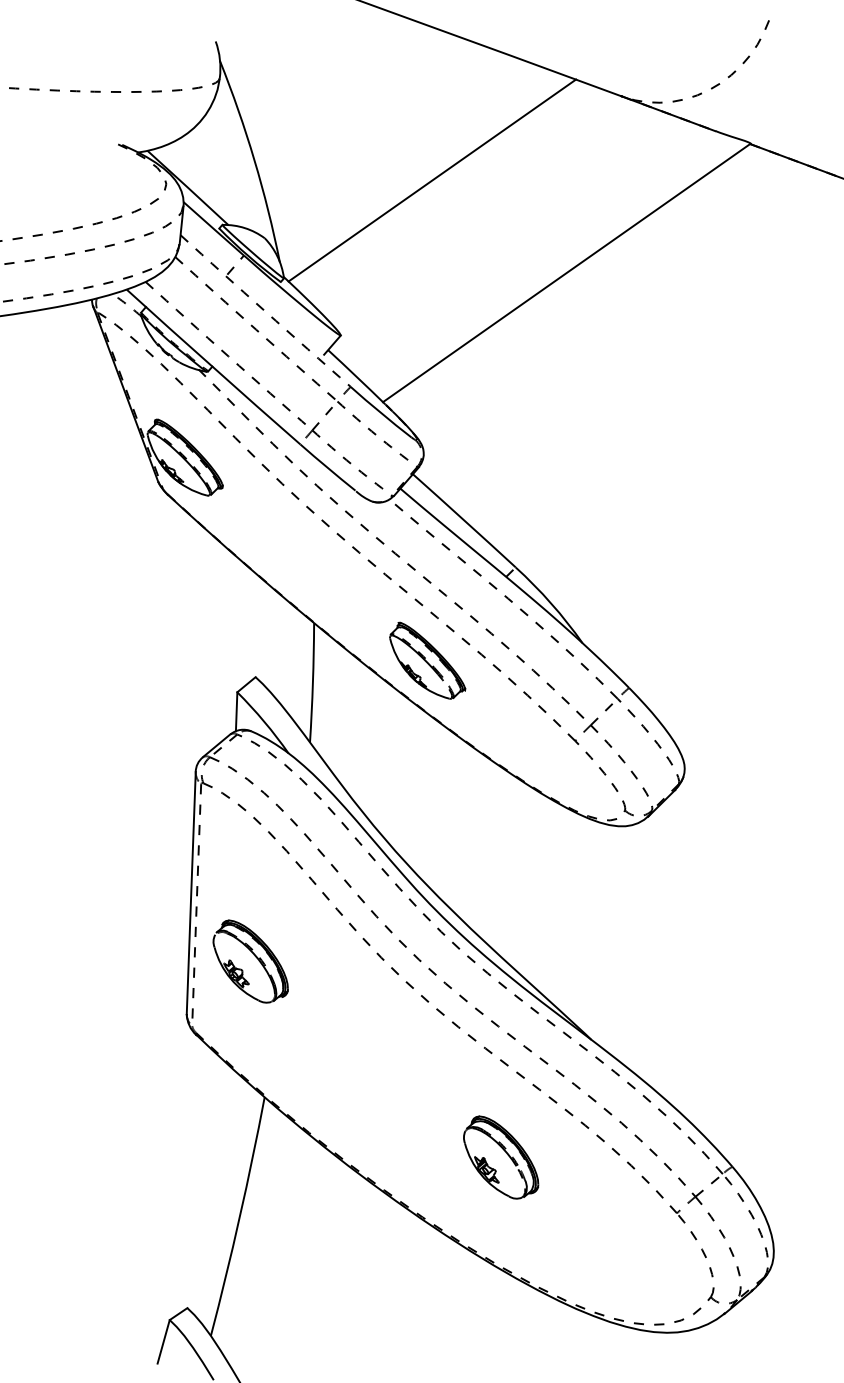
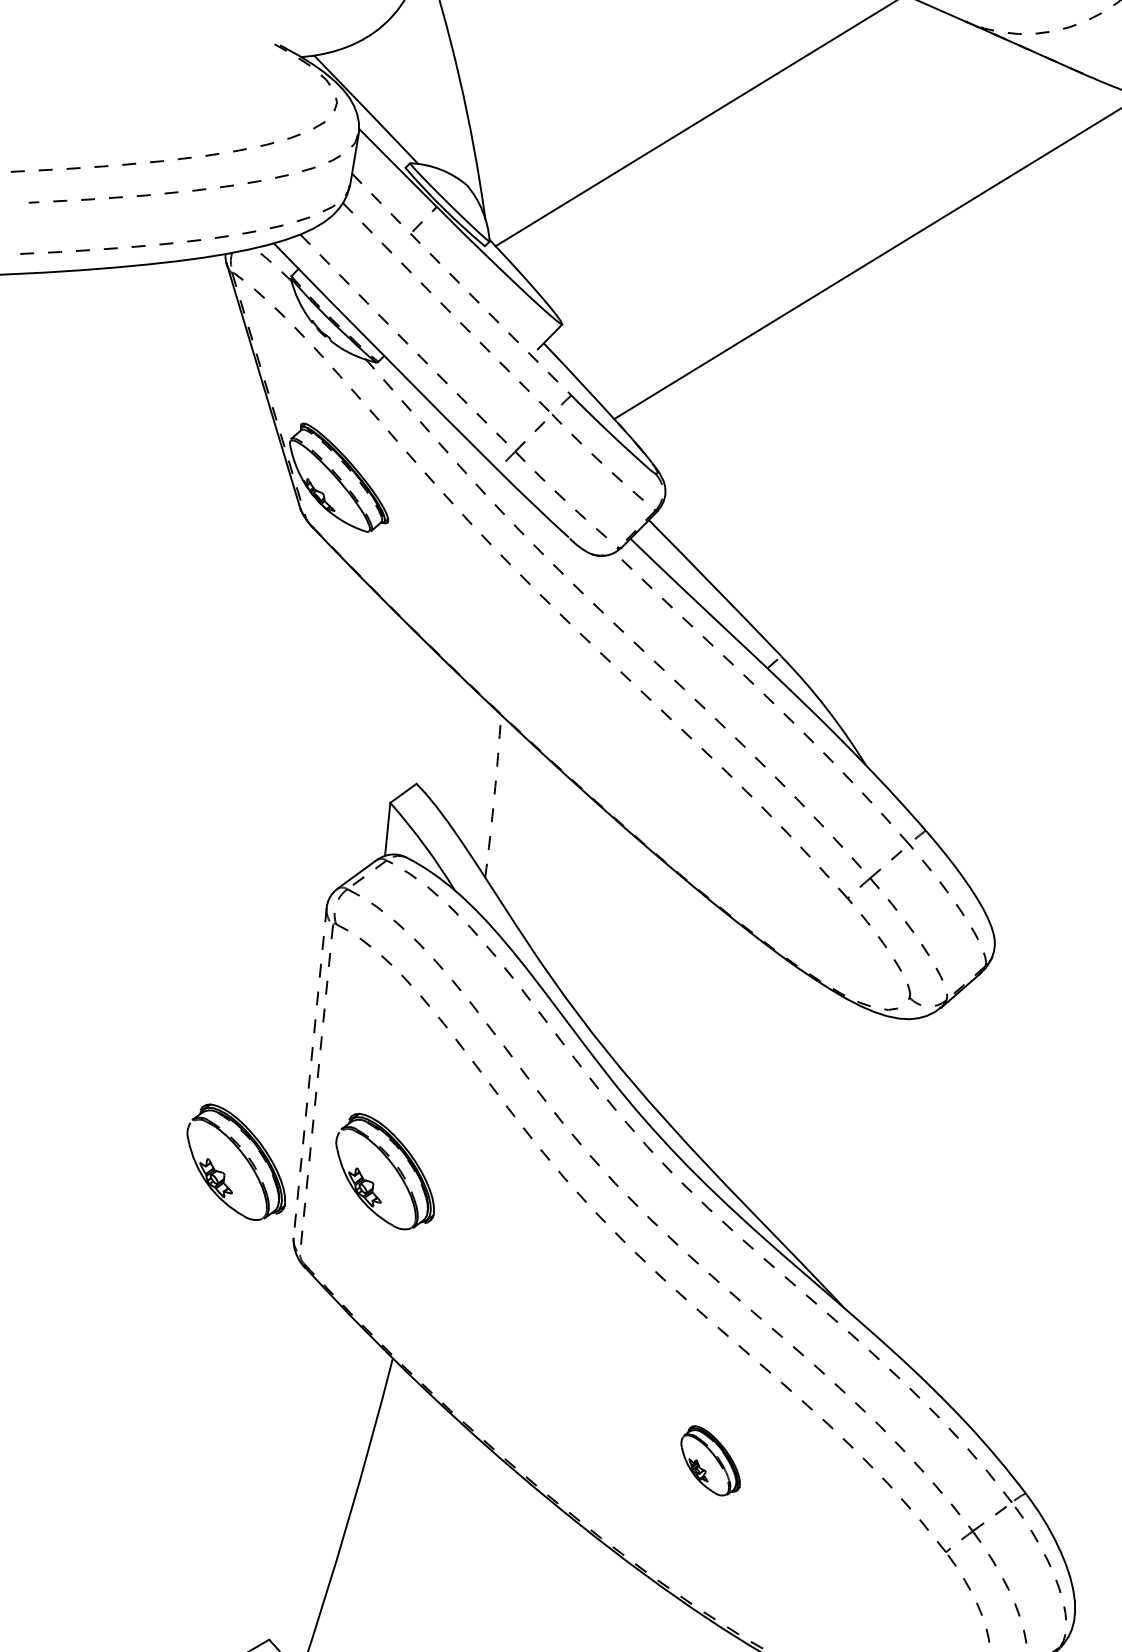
part: (427, 660) -> (652, 775), removed
arc: (312, 682) -> (493, 795), solid -> dashed
line: (191, 893) -> (310, 1073), solid -> dashed
part: (141, 961) -> (236, 1162), added
part: (501, 1157) -> (711, 1460), size x0.6

